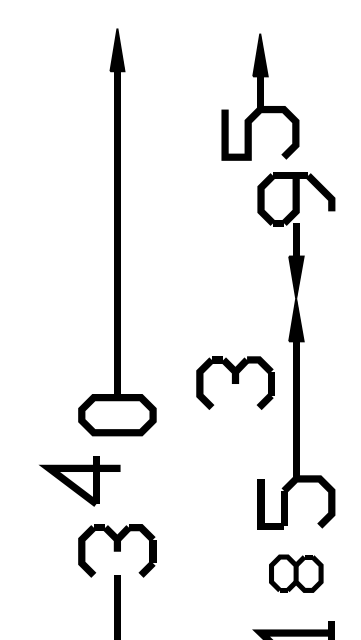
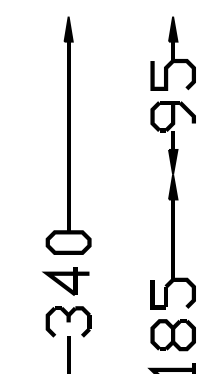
part: (259, 96) -> (172, 53), moved
part: (235, 382) -> (137, 223), removed
part: (79, 481) -> (65, 281), moved
part: (295, 574) -> (172, 335), size x1.43

